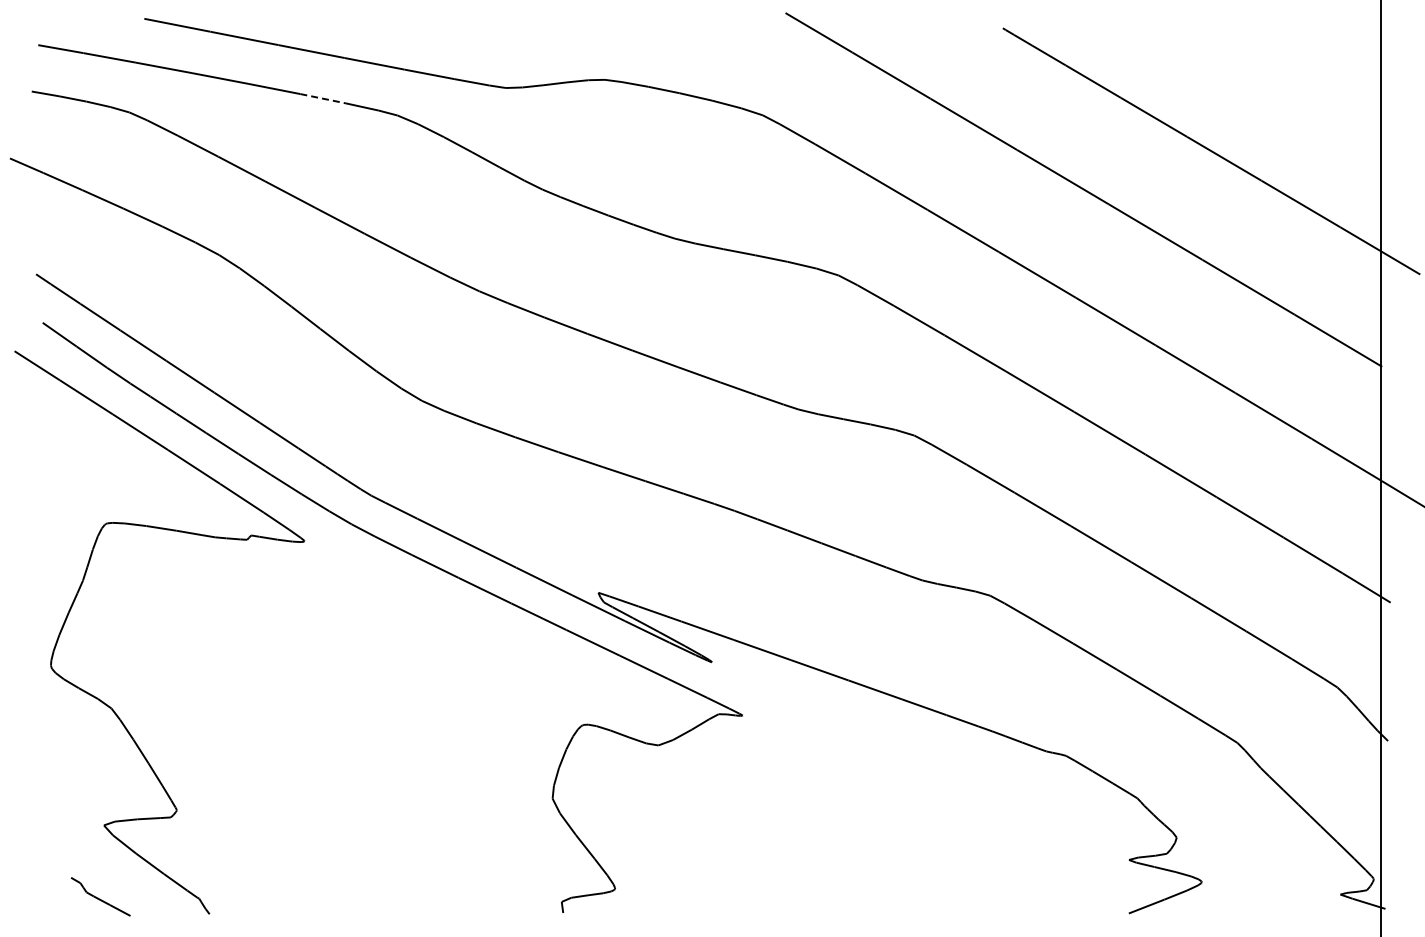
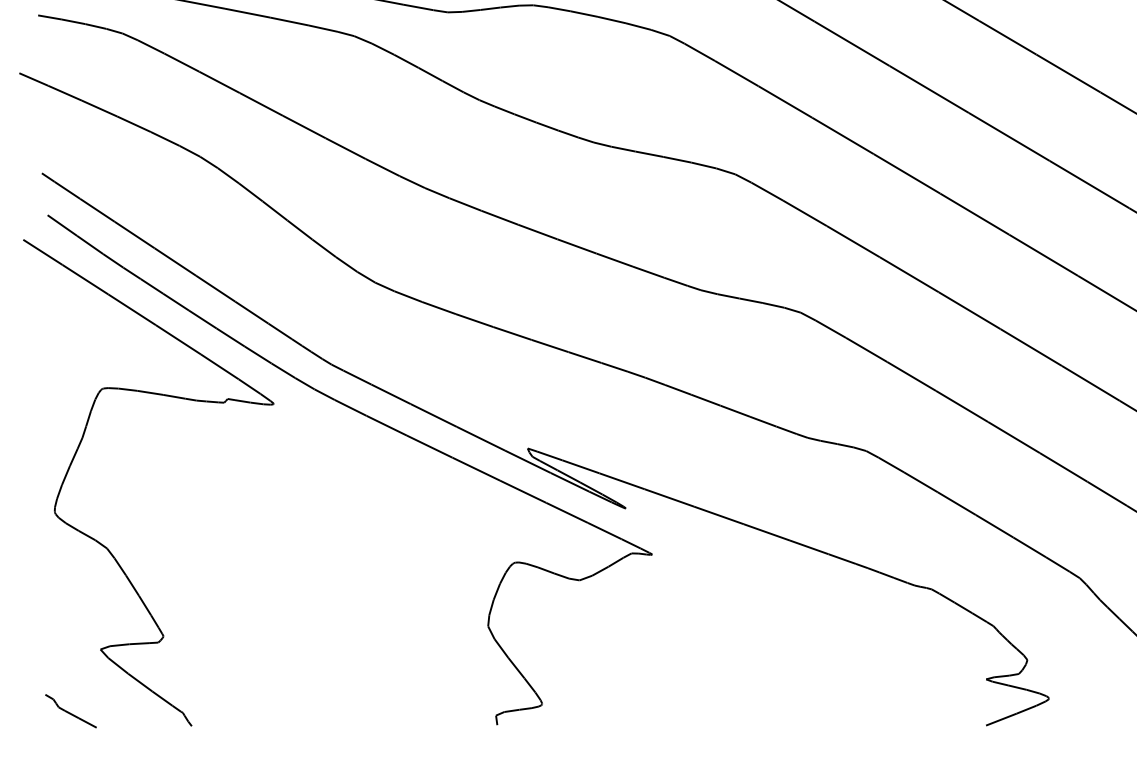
line: (322, 98) -> (289, 21), dashed -> solid
part: (100, 896) -> (70, 710), moved

